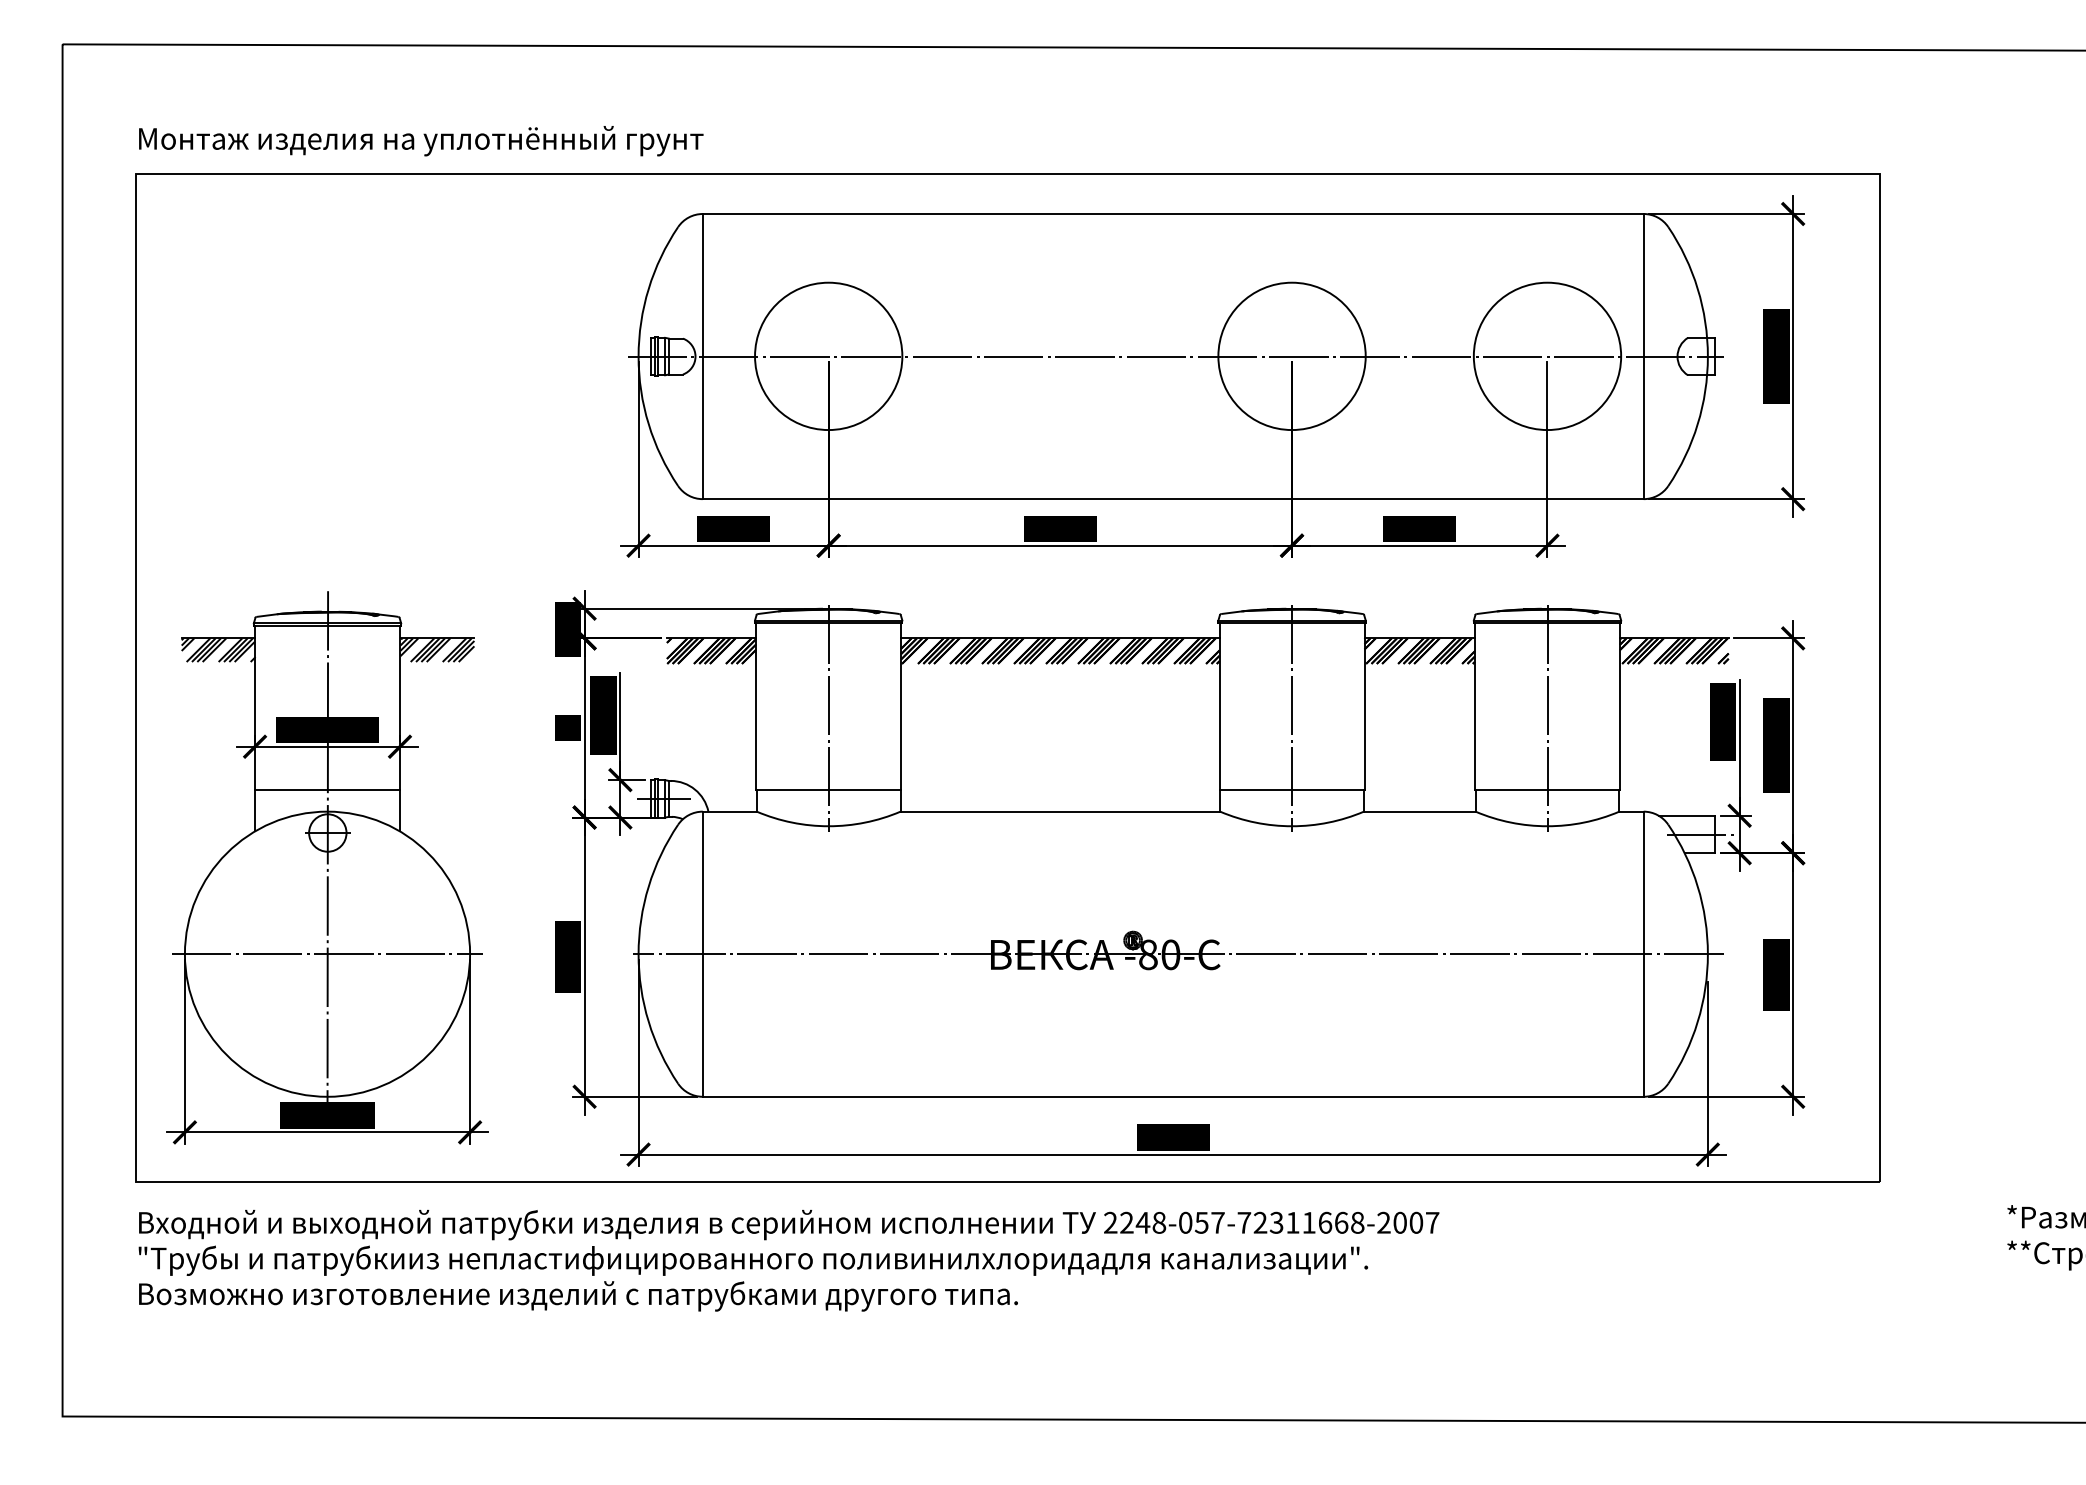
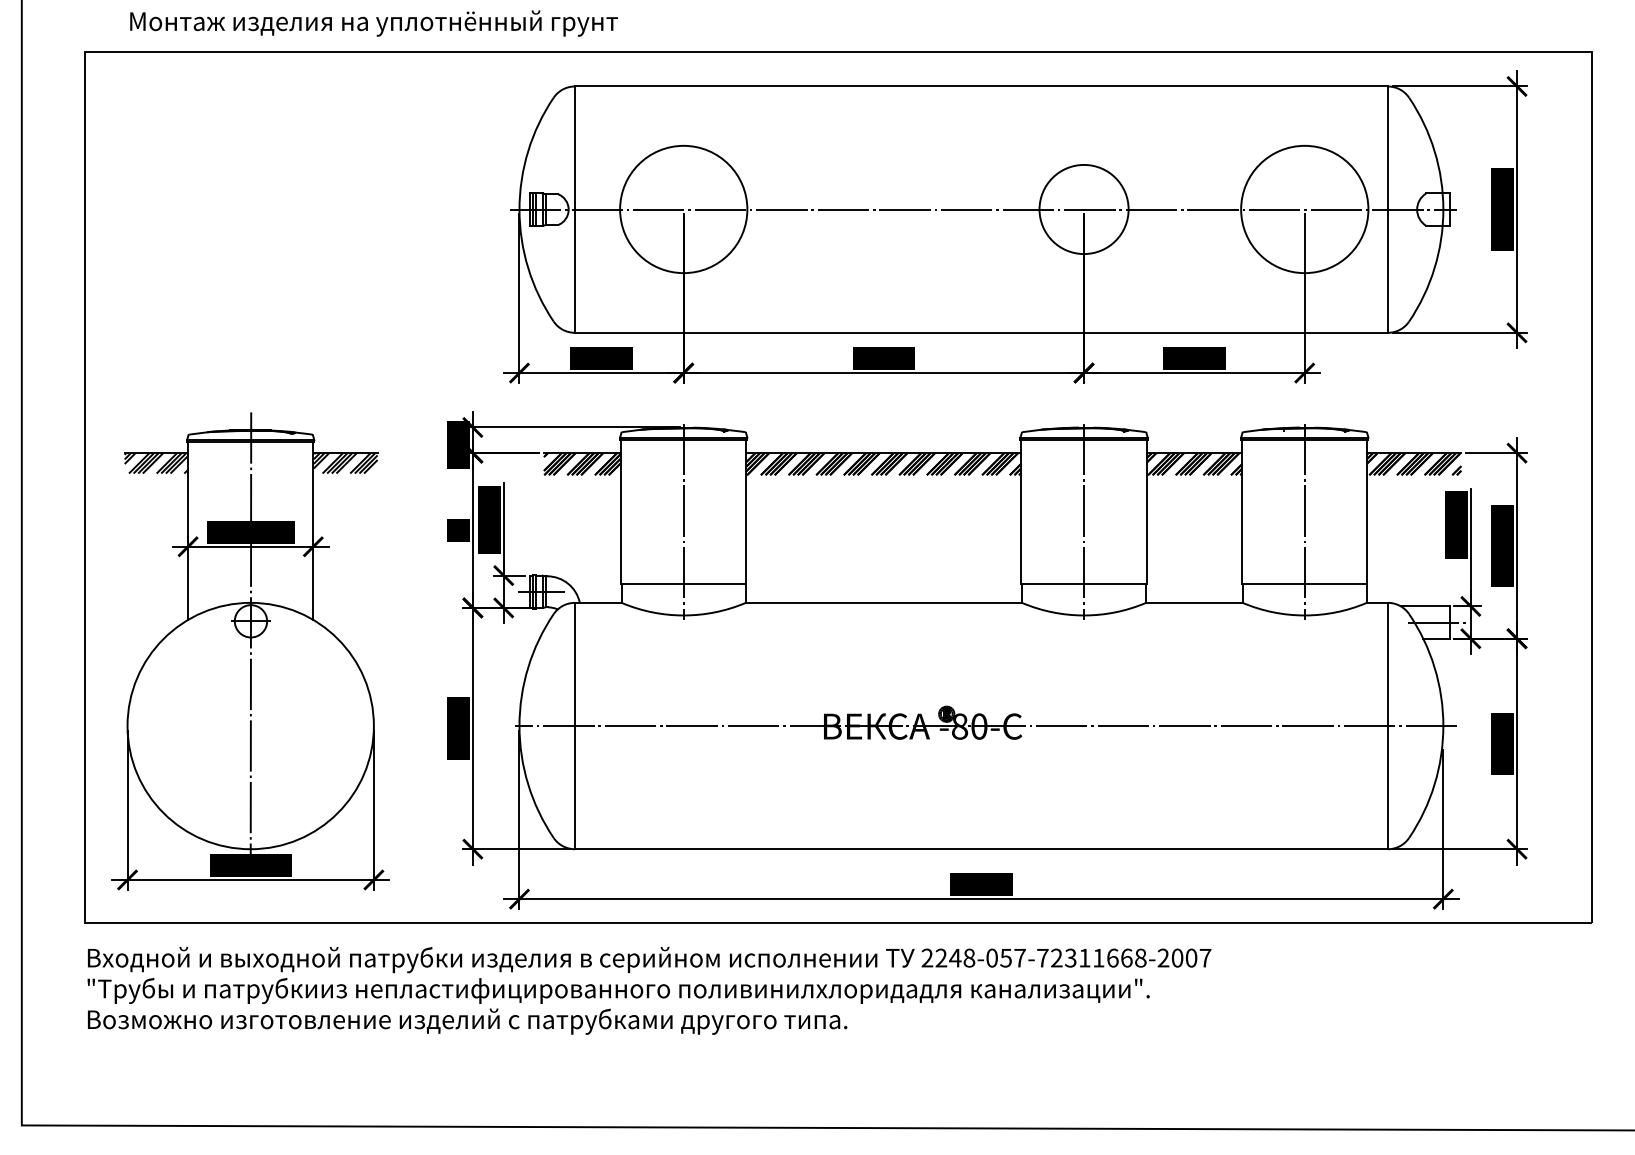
text: (421, 141) -> (374, 23), moved
circle: (1291, 356) -> (1083, 209), size x0.7
line: (327, 789) -> (250, 583), removed
line: (327, 954) -> (250, 726), removed

